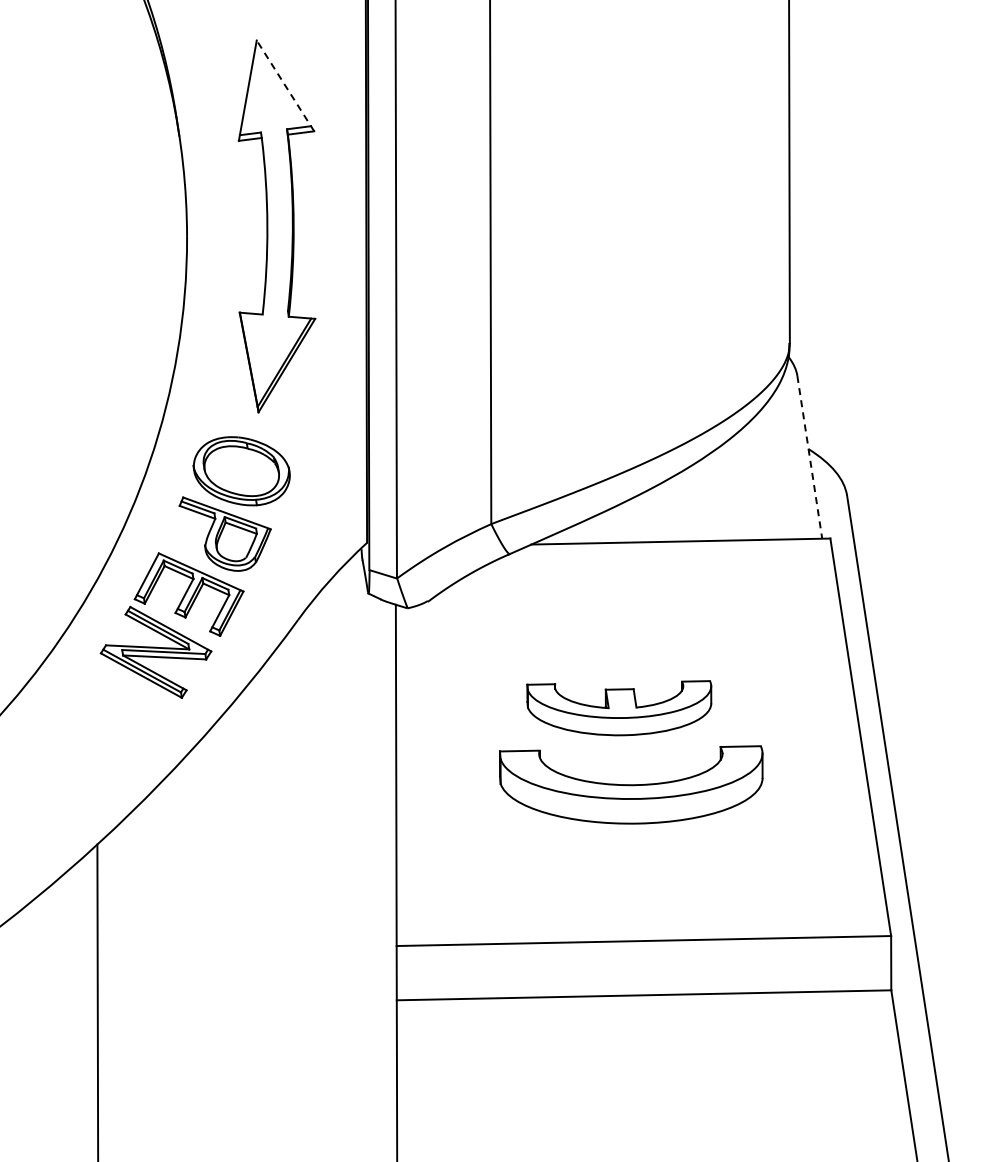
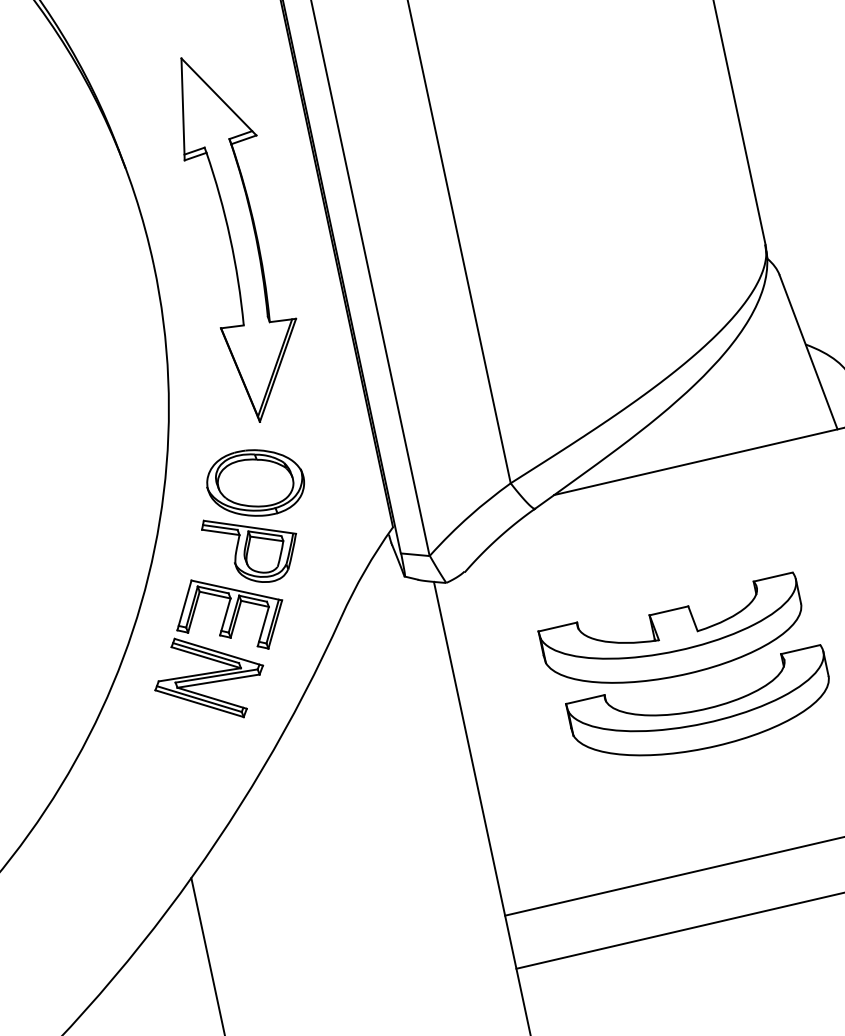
line: (285, 85) -> (218, 96), dashed -> solid
line: (809, 457) -> (808, 352), dashed -> solid
part: (619, 707) -> (673, 636), size x1.43

